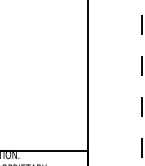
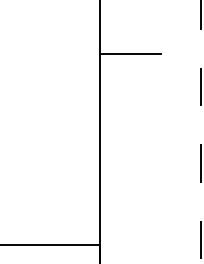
line: (103, 48) -> (129, 54), added

